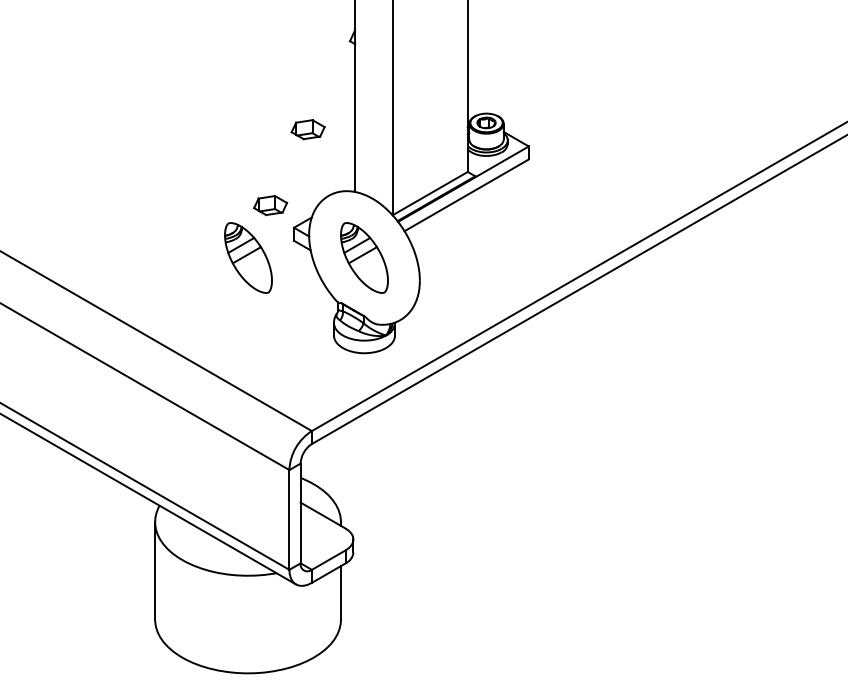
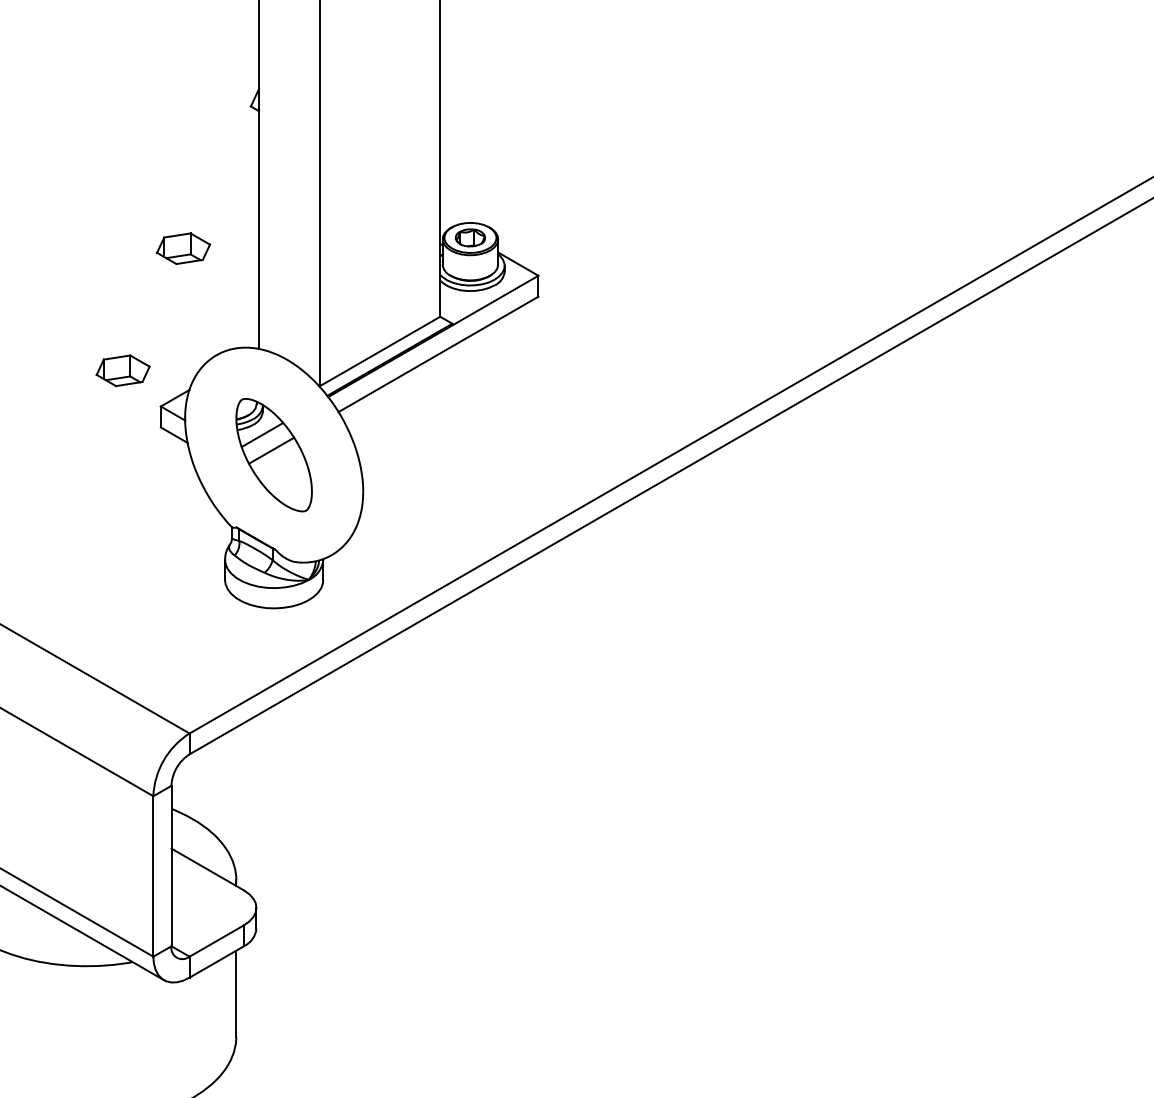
part: (248, 257) -> (87, 454), removed

